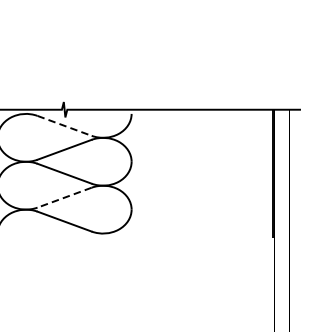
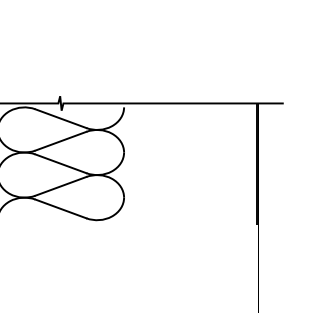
line: (65, 125) -> (61, 118), dashed -> solid
line: (64, 197) -> (60, 186), dashed -> solid

